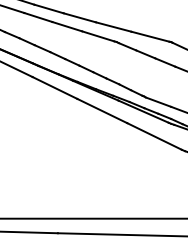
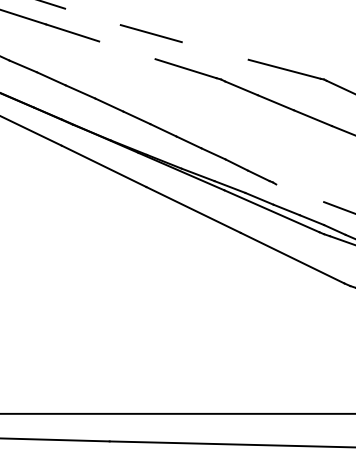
line: (48, 8) -> (91, 15), removed
line: (67, 26) -> (127, 49), removed
line: (113, 26) -> (214, 49), removed
line: (158, 101) -> (300, 191), removed

